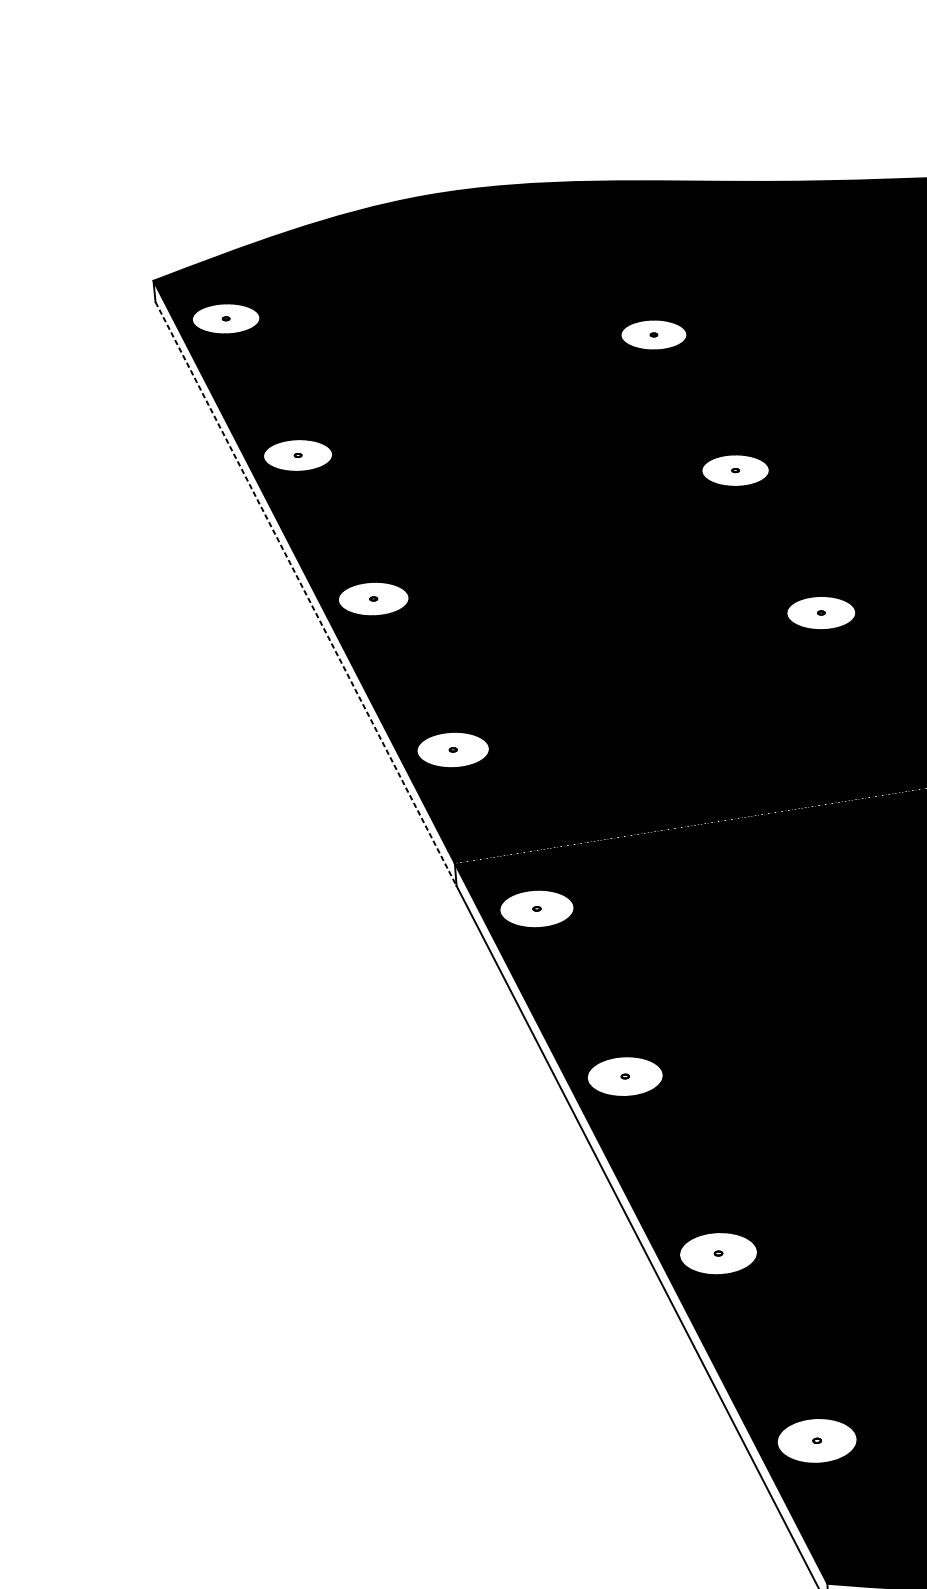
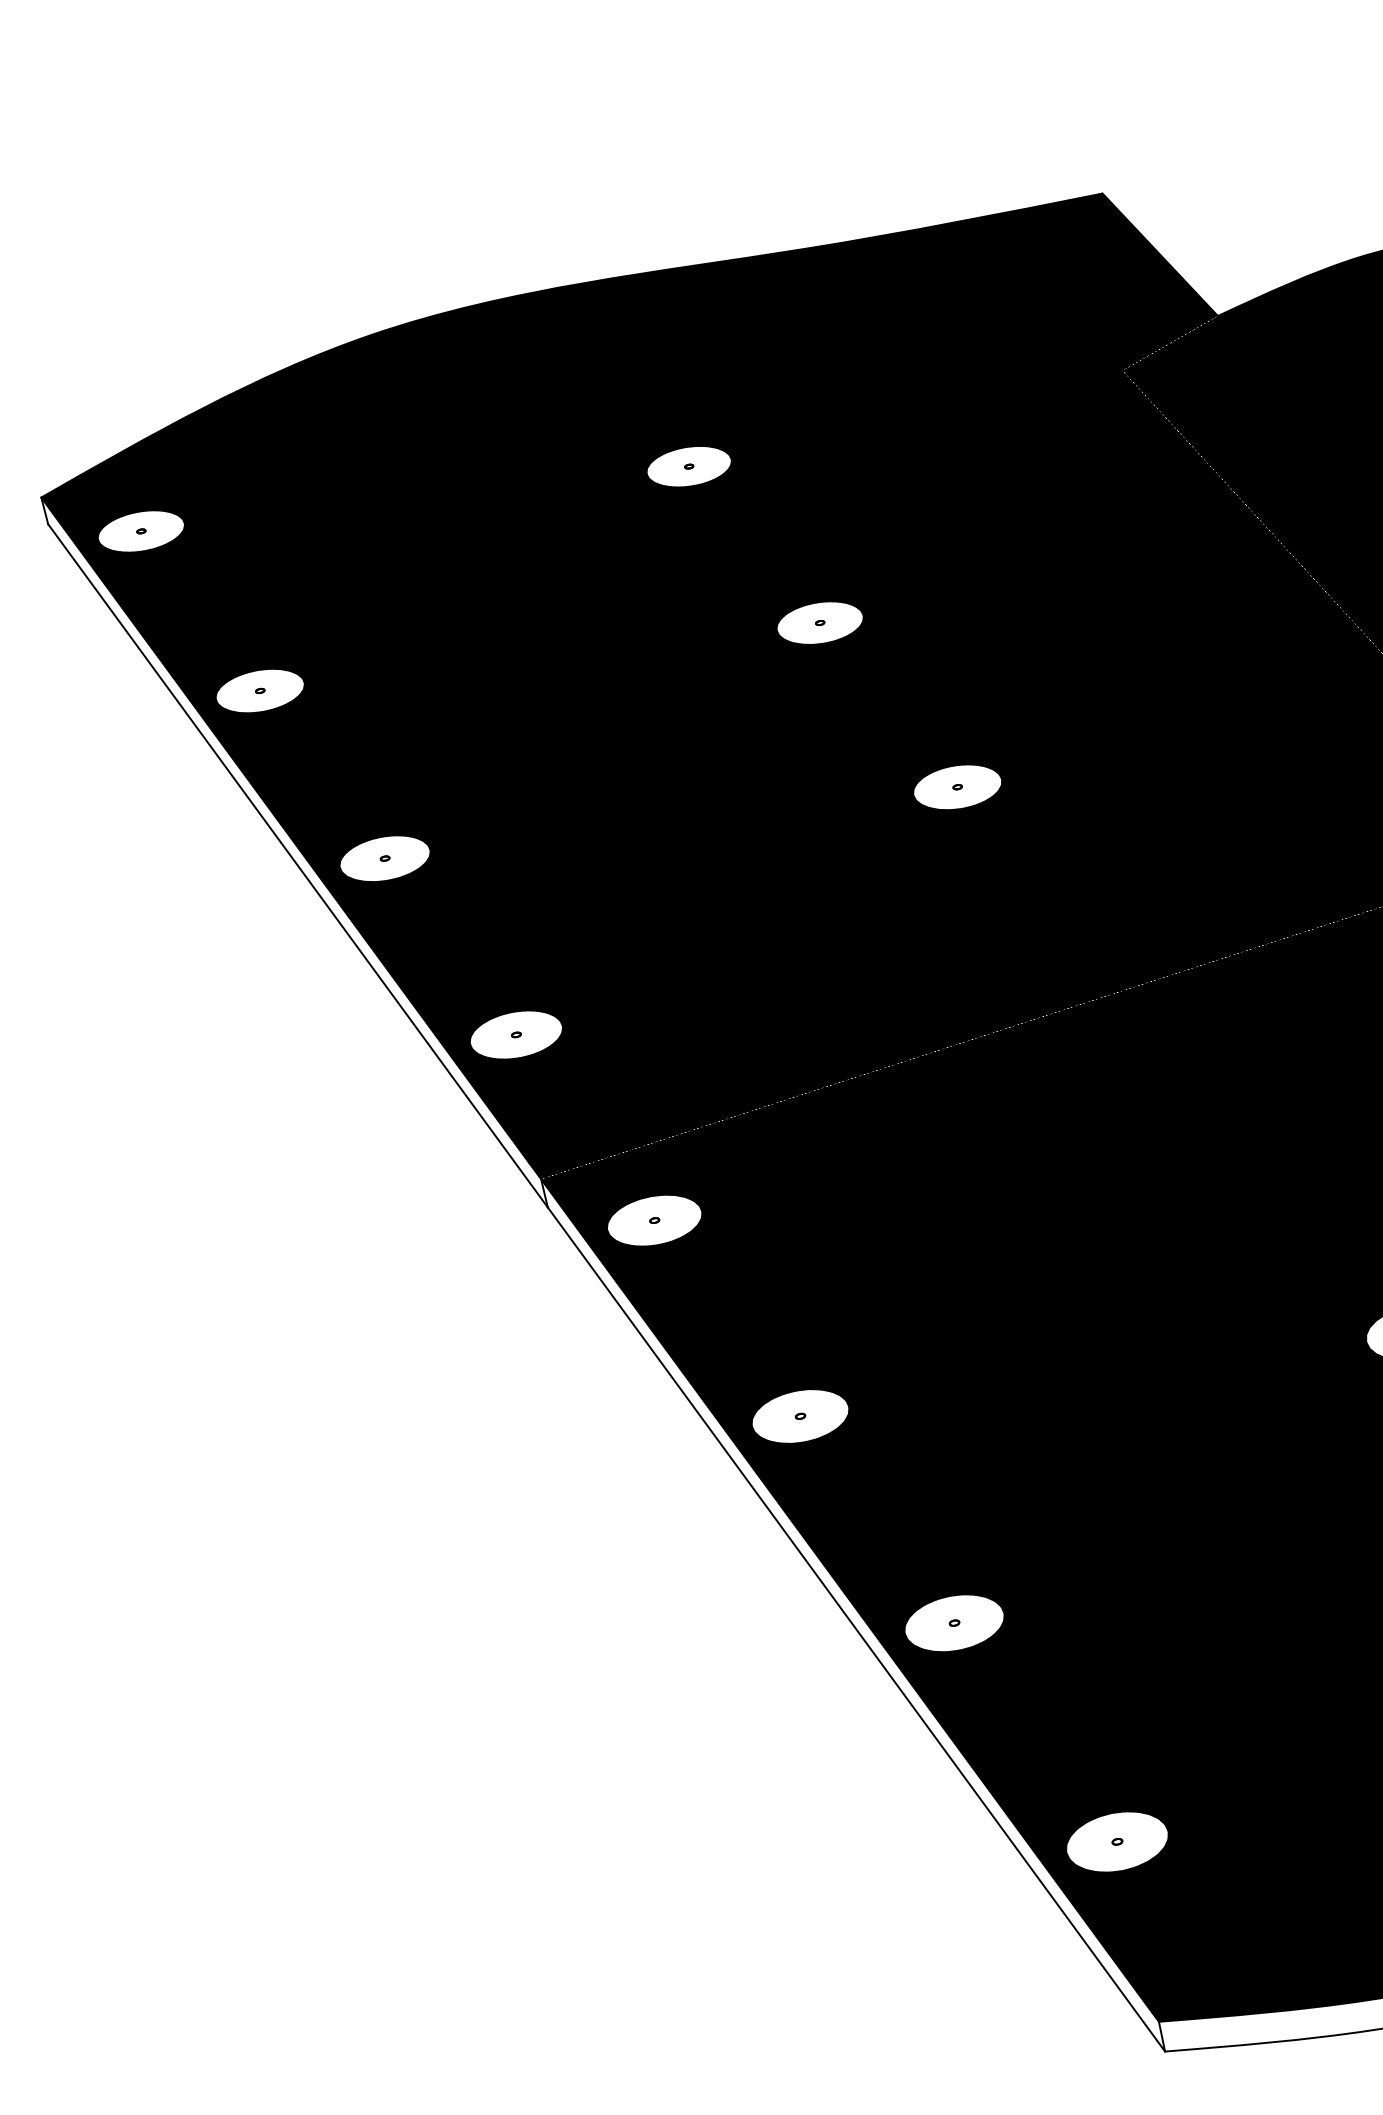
line: (306, 594) -> (298, 866), dashed -> solid

